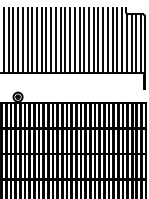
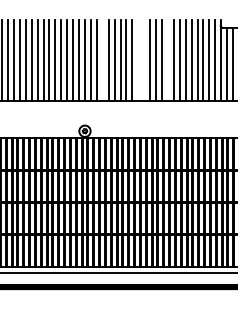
line: (32, 39) -> (102, 59), removed
line: (60, 39) -> (138, 59), removed
line: (65, 39) -> (144, 59), removed
line: (83, 39) -> (167, 59), removed

